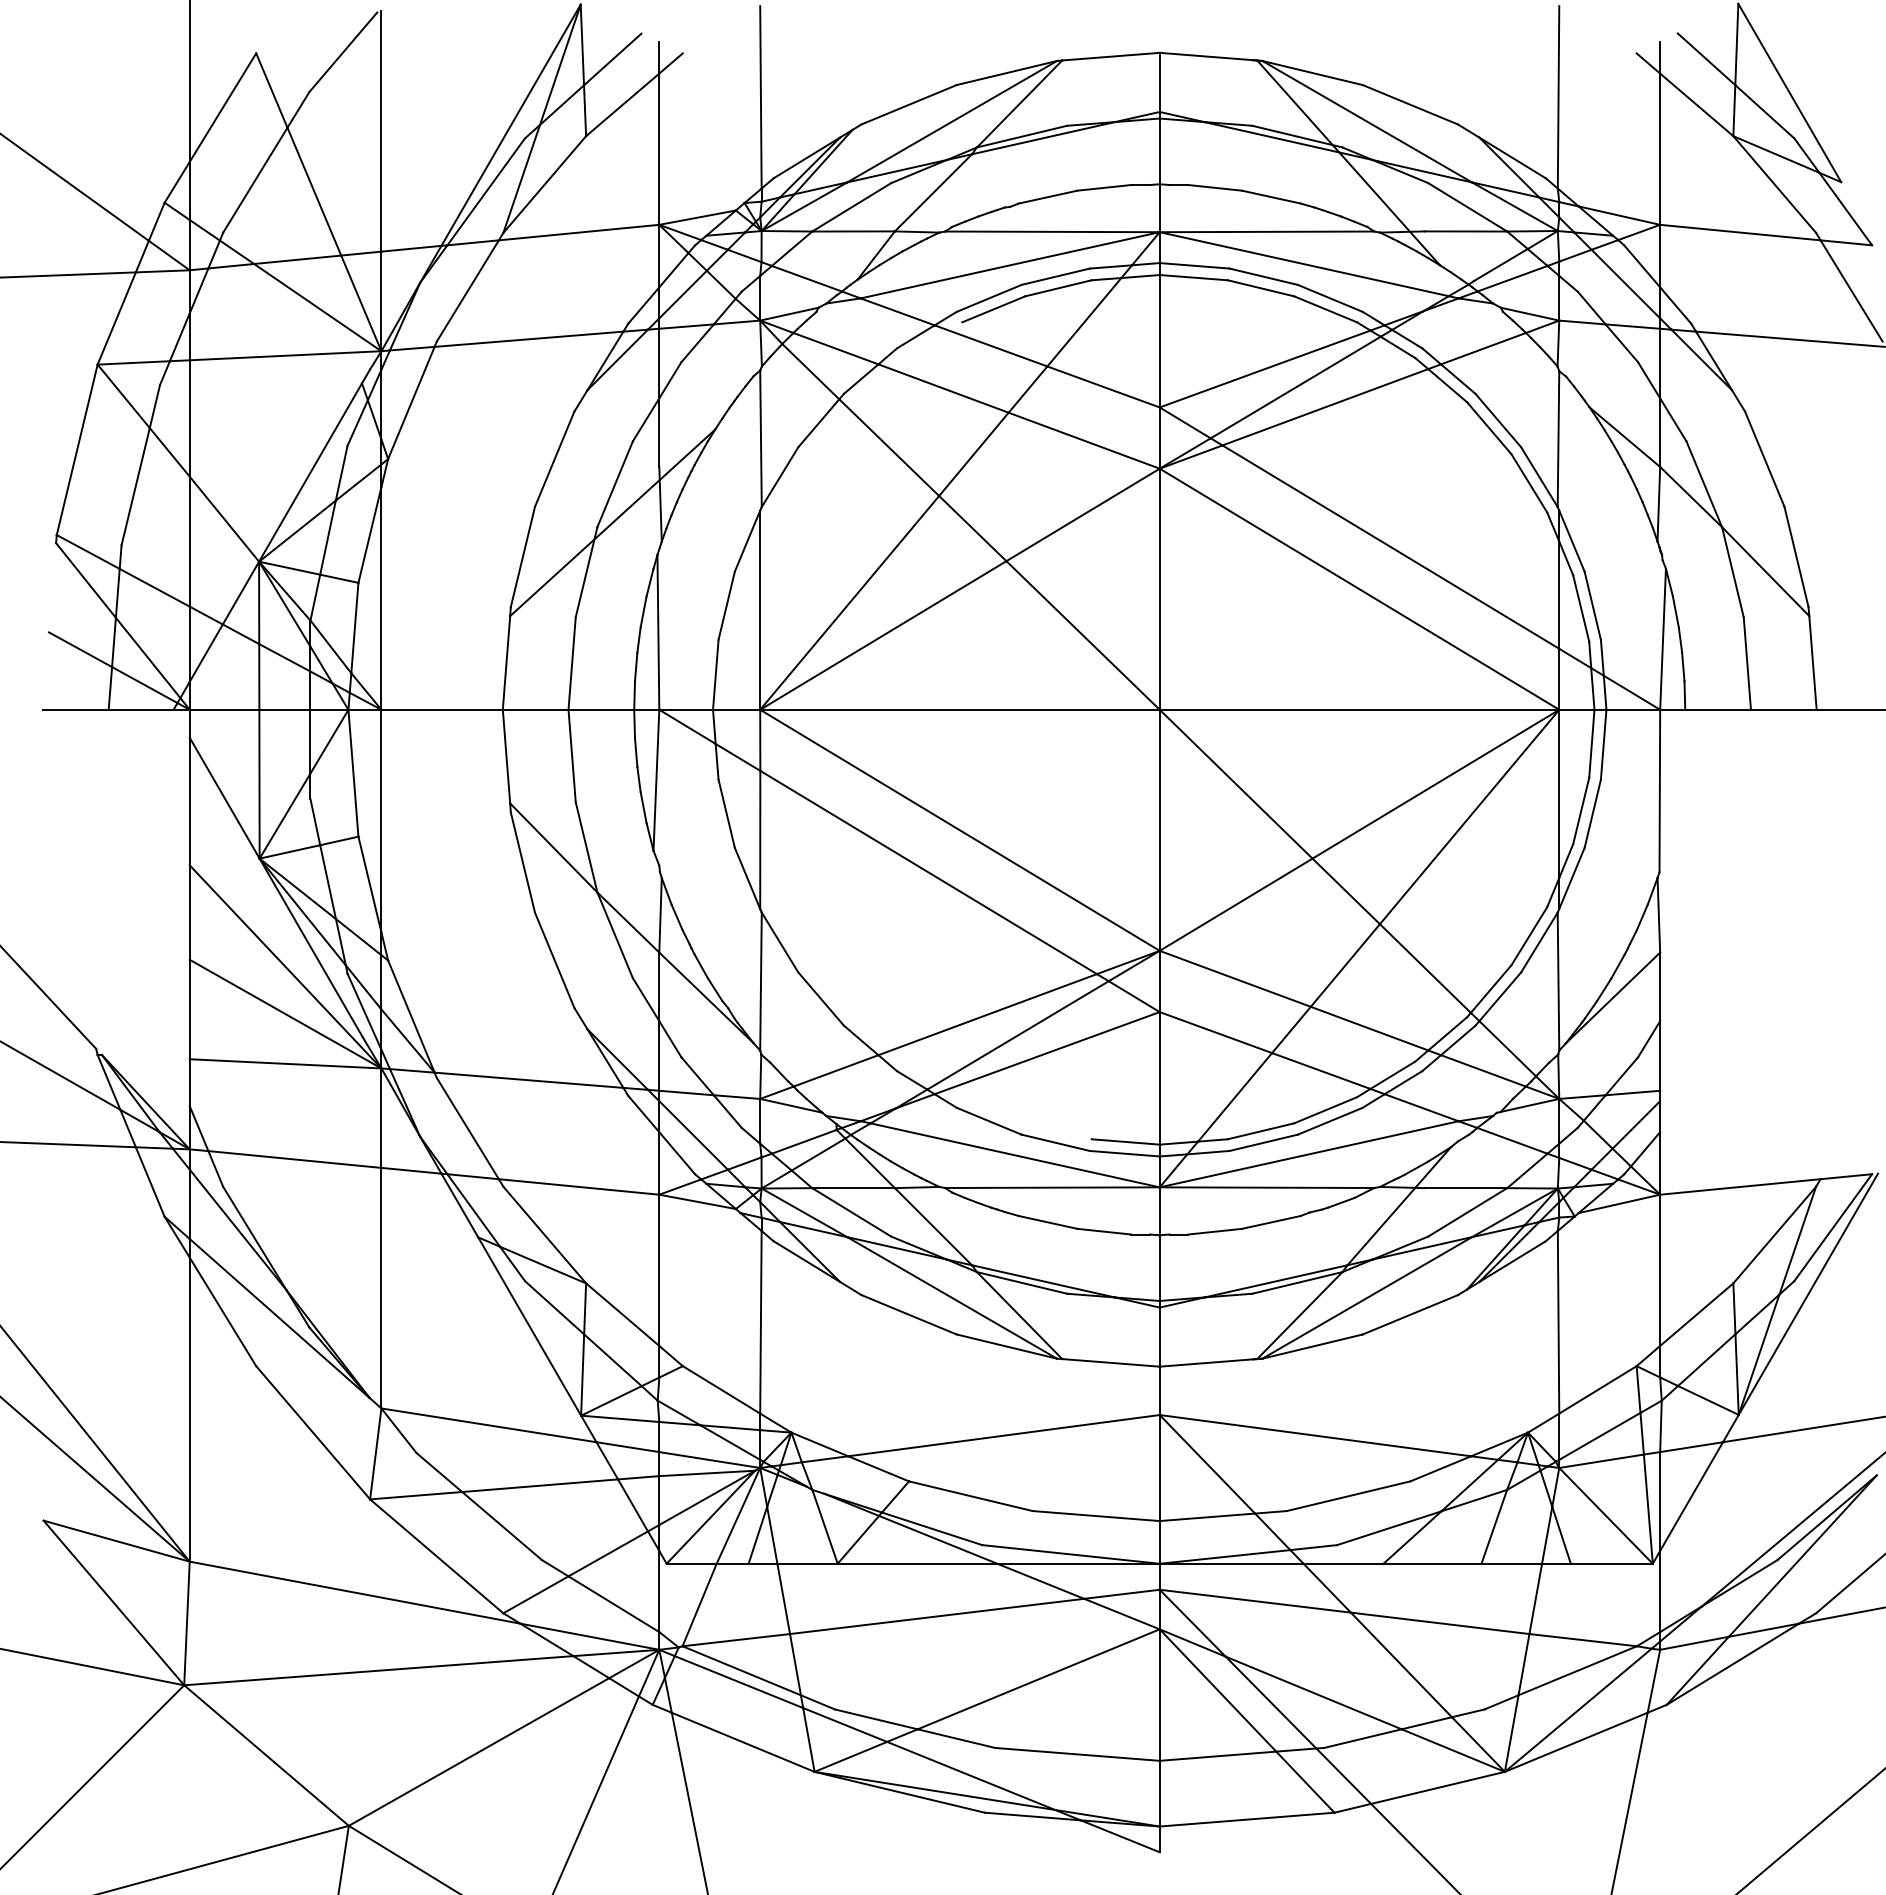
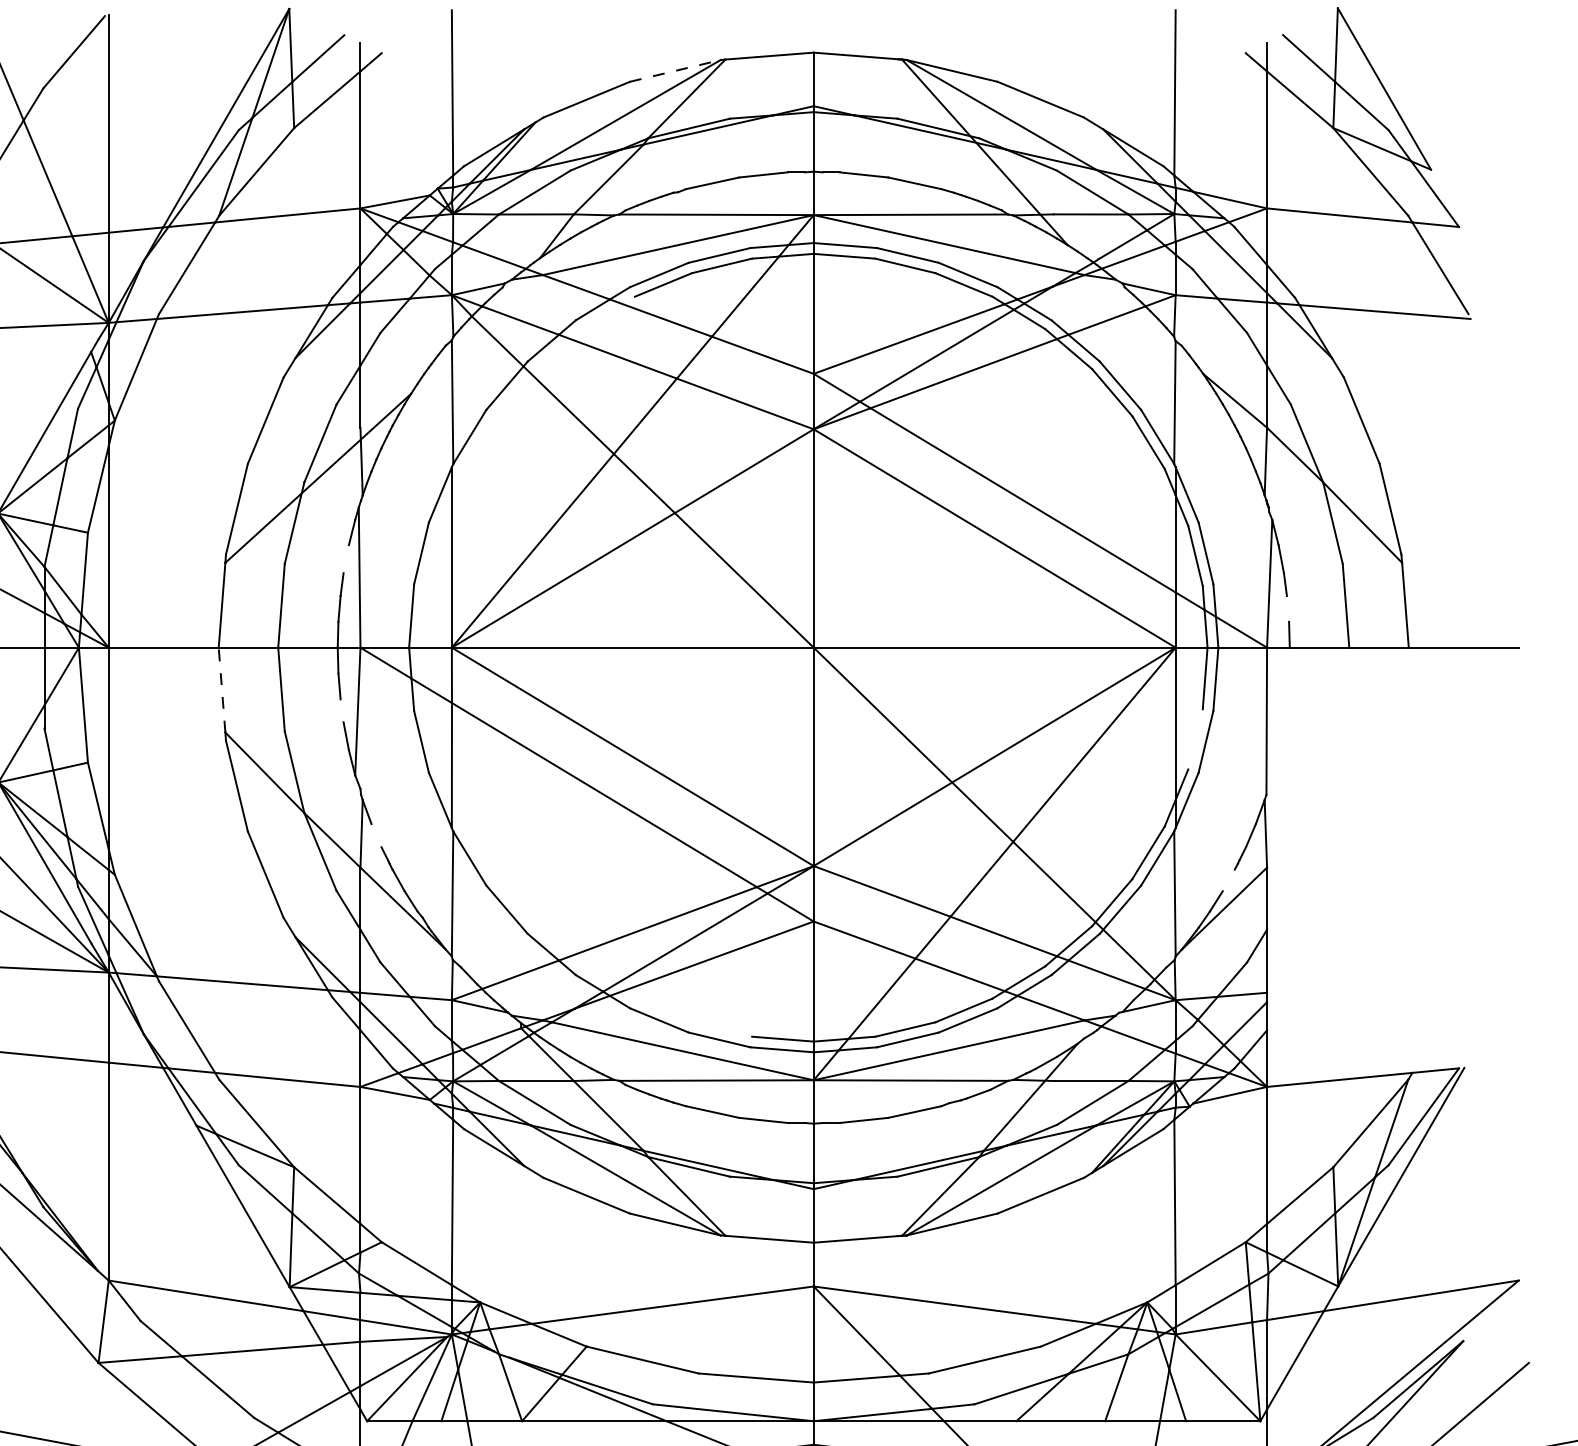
line: (1006, 73) -> (674, 71), solid -> dashed
line: (643, 611) -> (346, 558), removed
line: (1683, 666) -> (1288, 608), removed
line: (506, 756) -> (222, 690), solid -> dashed
line: (638, 779) -> (341, 710), removed
line: (1581, 810) -> (1195, 738), removed
line: (676, 917) -> (376, 835), removed
line: (1617, 966) -> (1228, 880), removed

